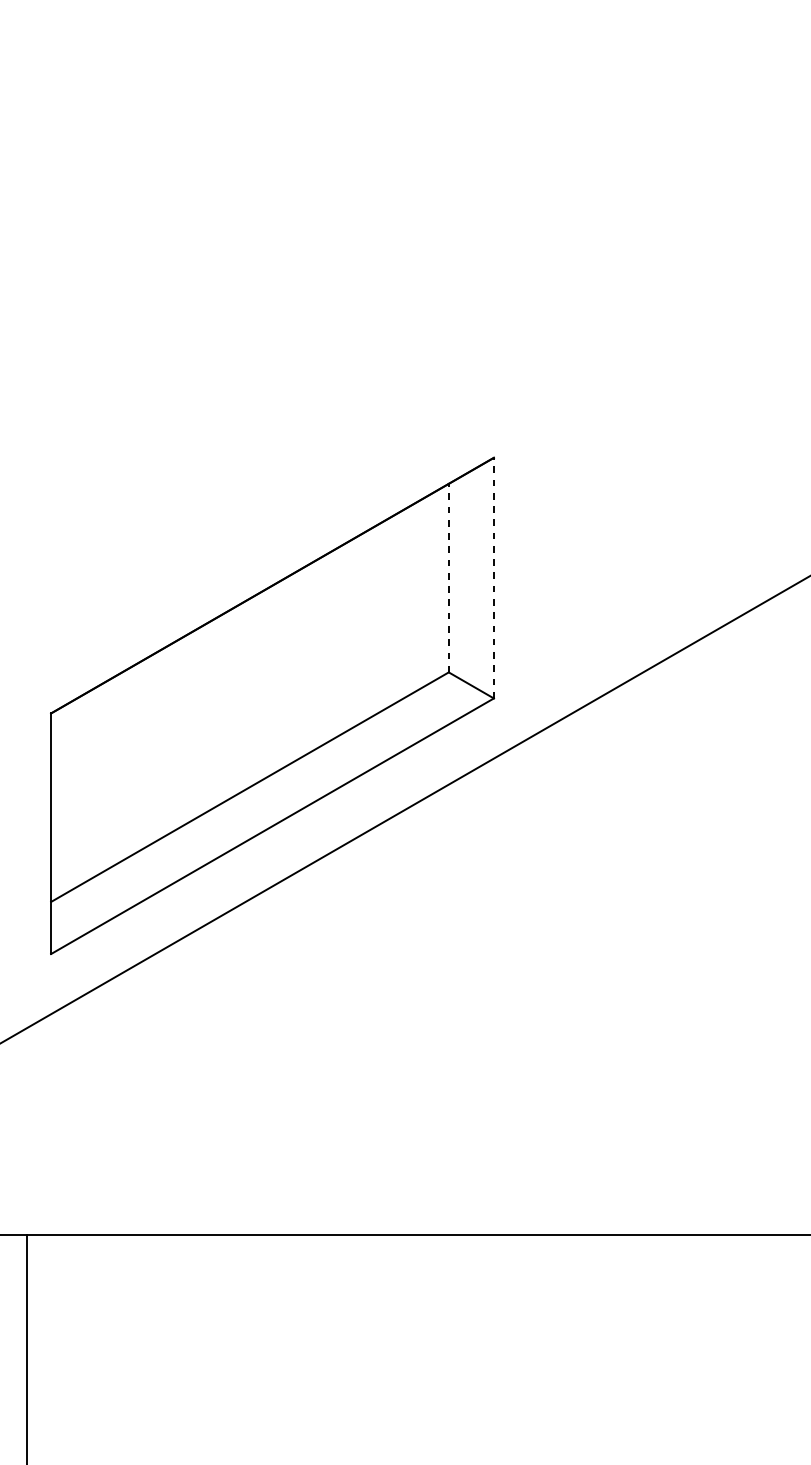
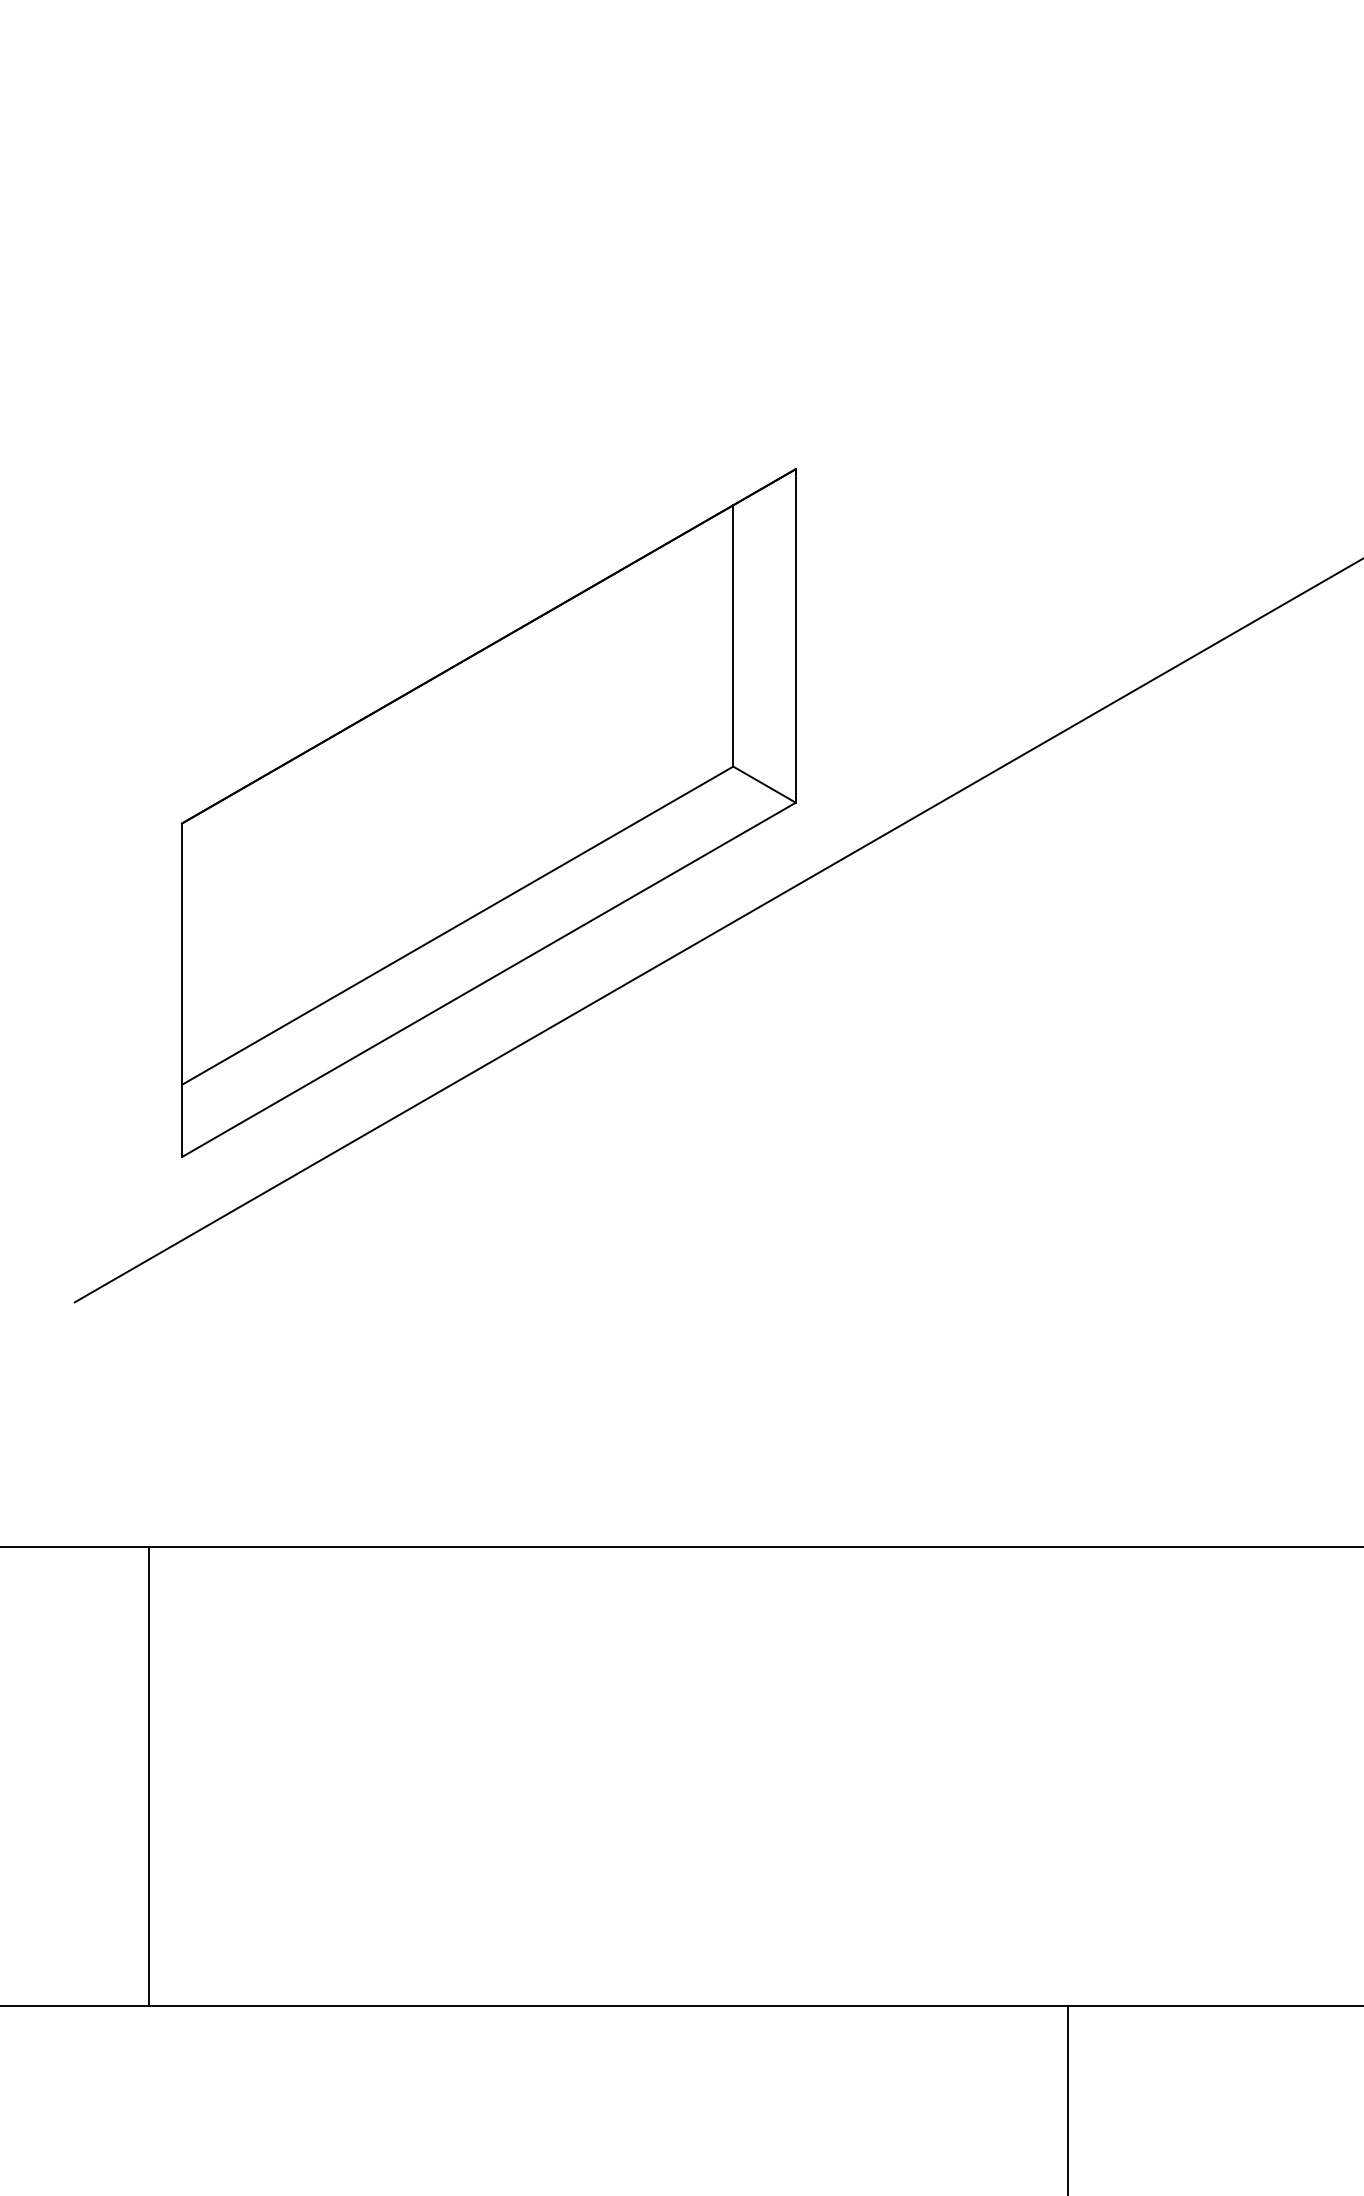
line: (448, 577) -> (733, 635), dashed -> solid
line: (493, 577) -> (795, 635), dashed -> solid

